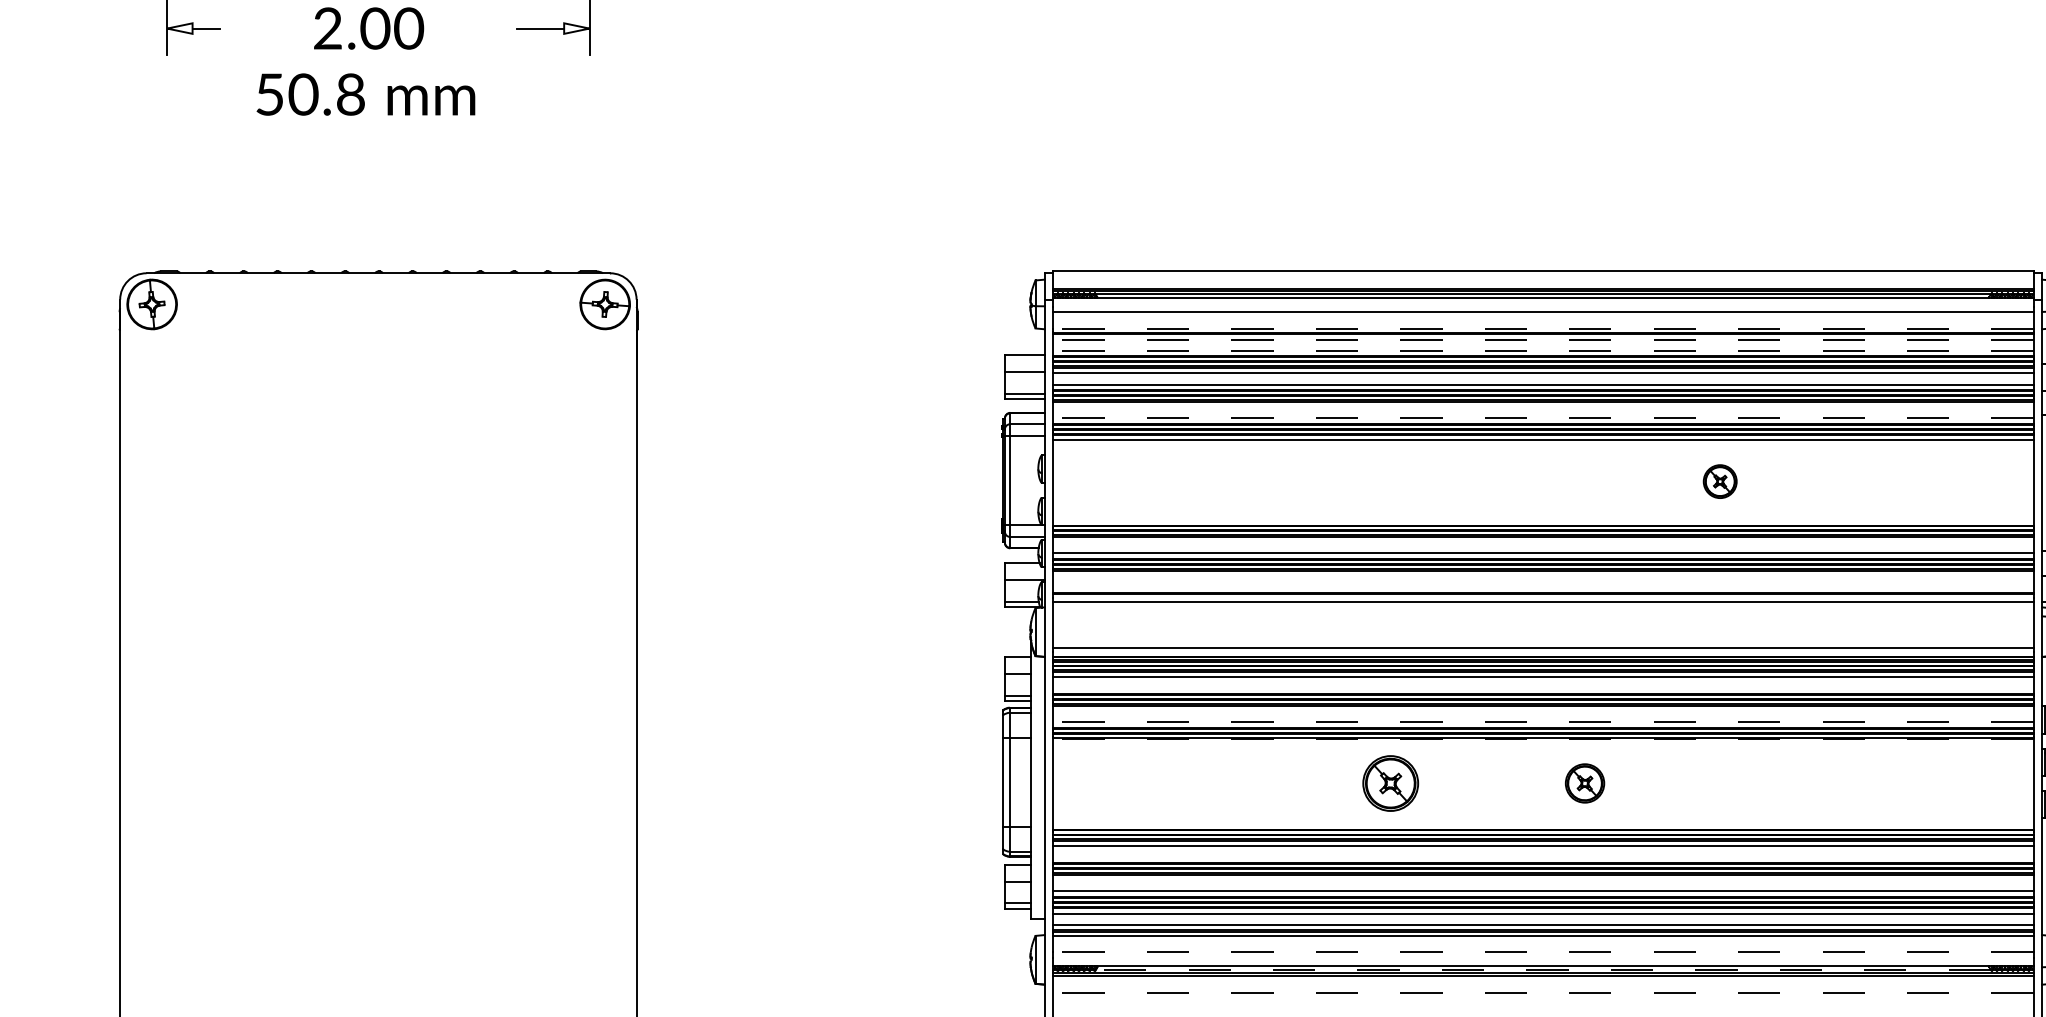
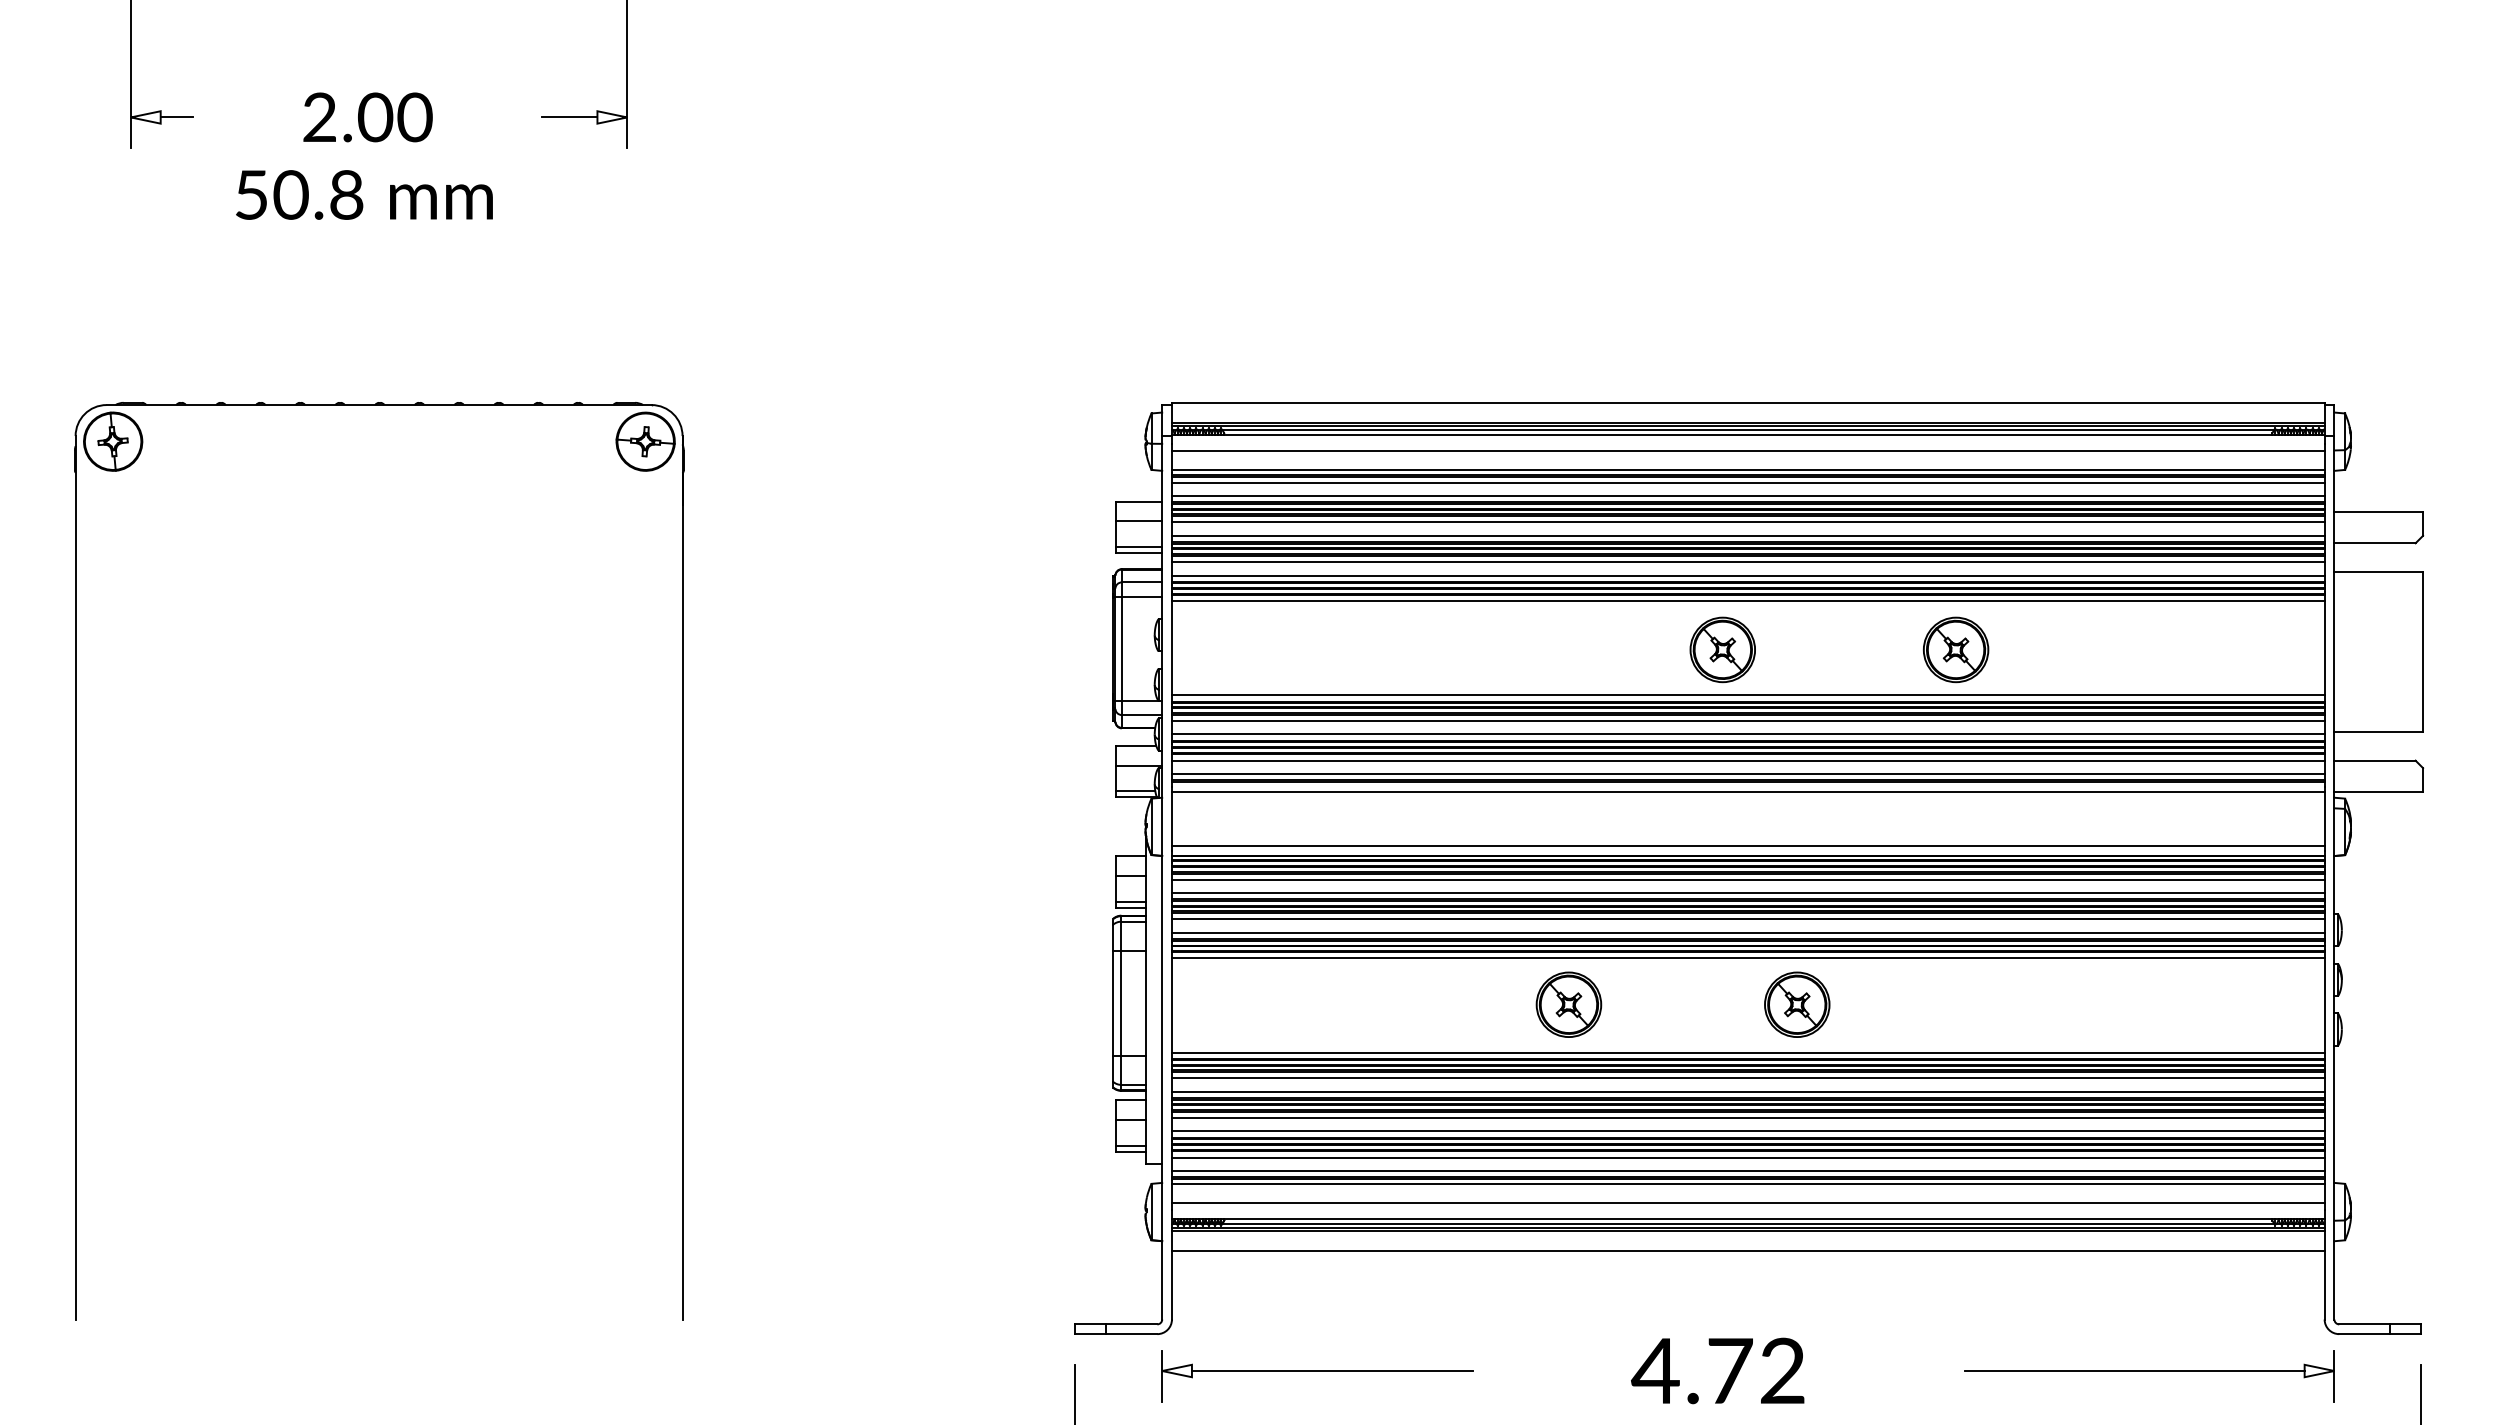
line: (1542, 328) -> (1747, 470), dashed -> solid
line: (1542, 339) -> (1747, 482), dashed -> solid
line: (1542, 350) -> (1747, 495), dashed -> solid
line: (1542, 407) -> (1747, 562), added
line: (1542, 418) -> (1747, 575), dashed -> solid
part: (1521, 481) -> (1722, 649), added
part: (1720, 481) -> (1956, 649), size x1.67
line: (1542, 520) -> (1747, 695), added
line: (1542, 541) -> (1747, 720), added
line: (1542, 575) -> (1747, 760), added
line: (1542, 587) -> (1747, 774), added
line: (1542, 688) -> (1747, 893), added
line: (1542, 710) -> (1747, 919), added
line: (1542, 722) -> (1747, 932), dashed -> solid
line: (1542, 739) -> (1747, 952), dashed -> solid
line: (1542, 744) -> (1747, 958), added
part: (1585, 783) -> (1797, 1004), size x1.43
line: (1542, 824) -> (1747, 1052), added
line: (1542, 857) -> (1747, 1091), added
line: (1542, 879) -> (1747, 1117), added
line: (1542, 951) -> (1747, 1202), dashed -> solid
line: (1542, 969) -> (1747, 1223), dashed -> solid
line: (1542, 992) -> (1747, 1250), dashed -> solid

